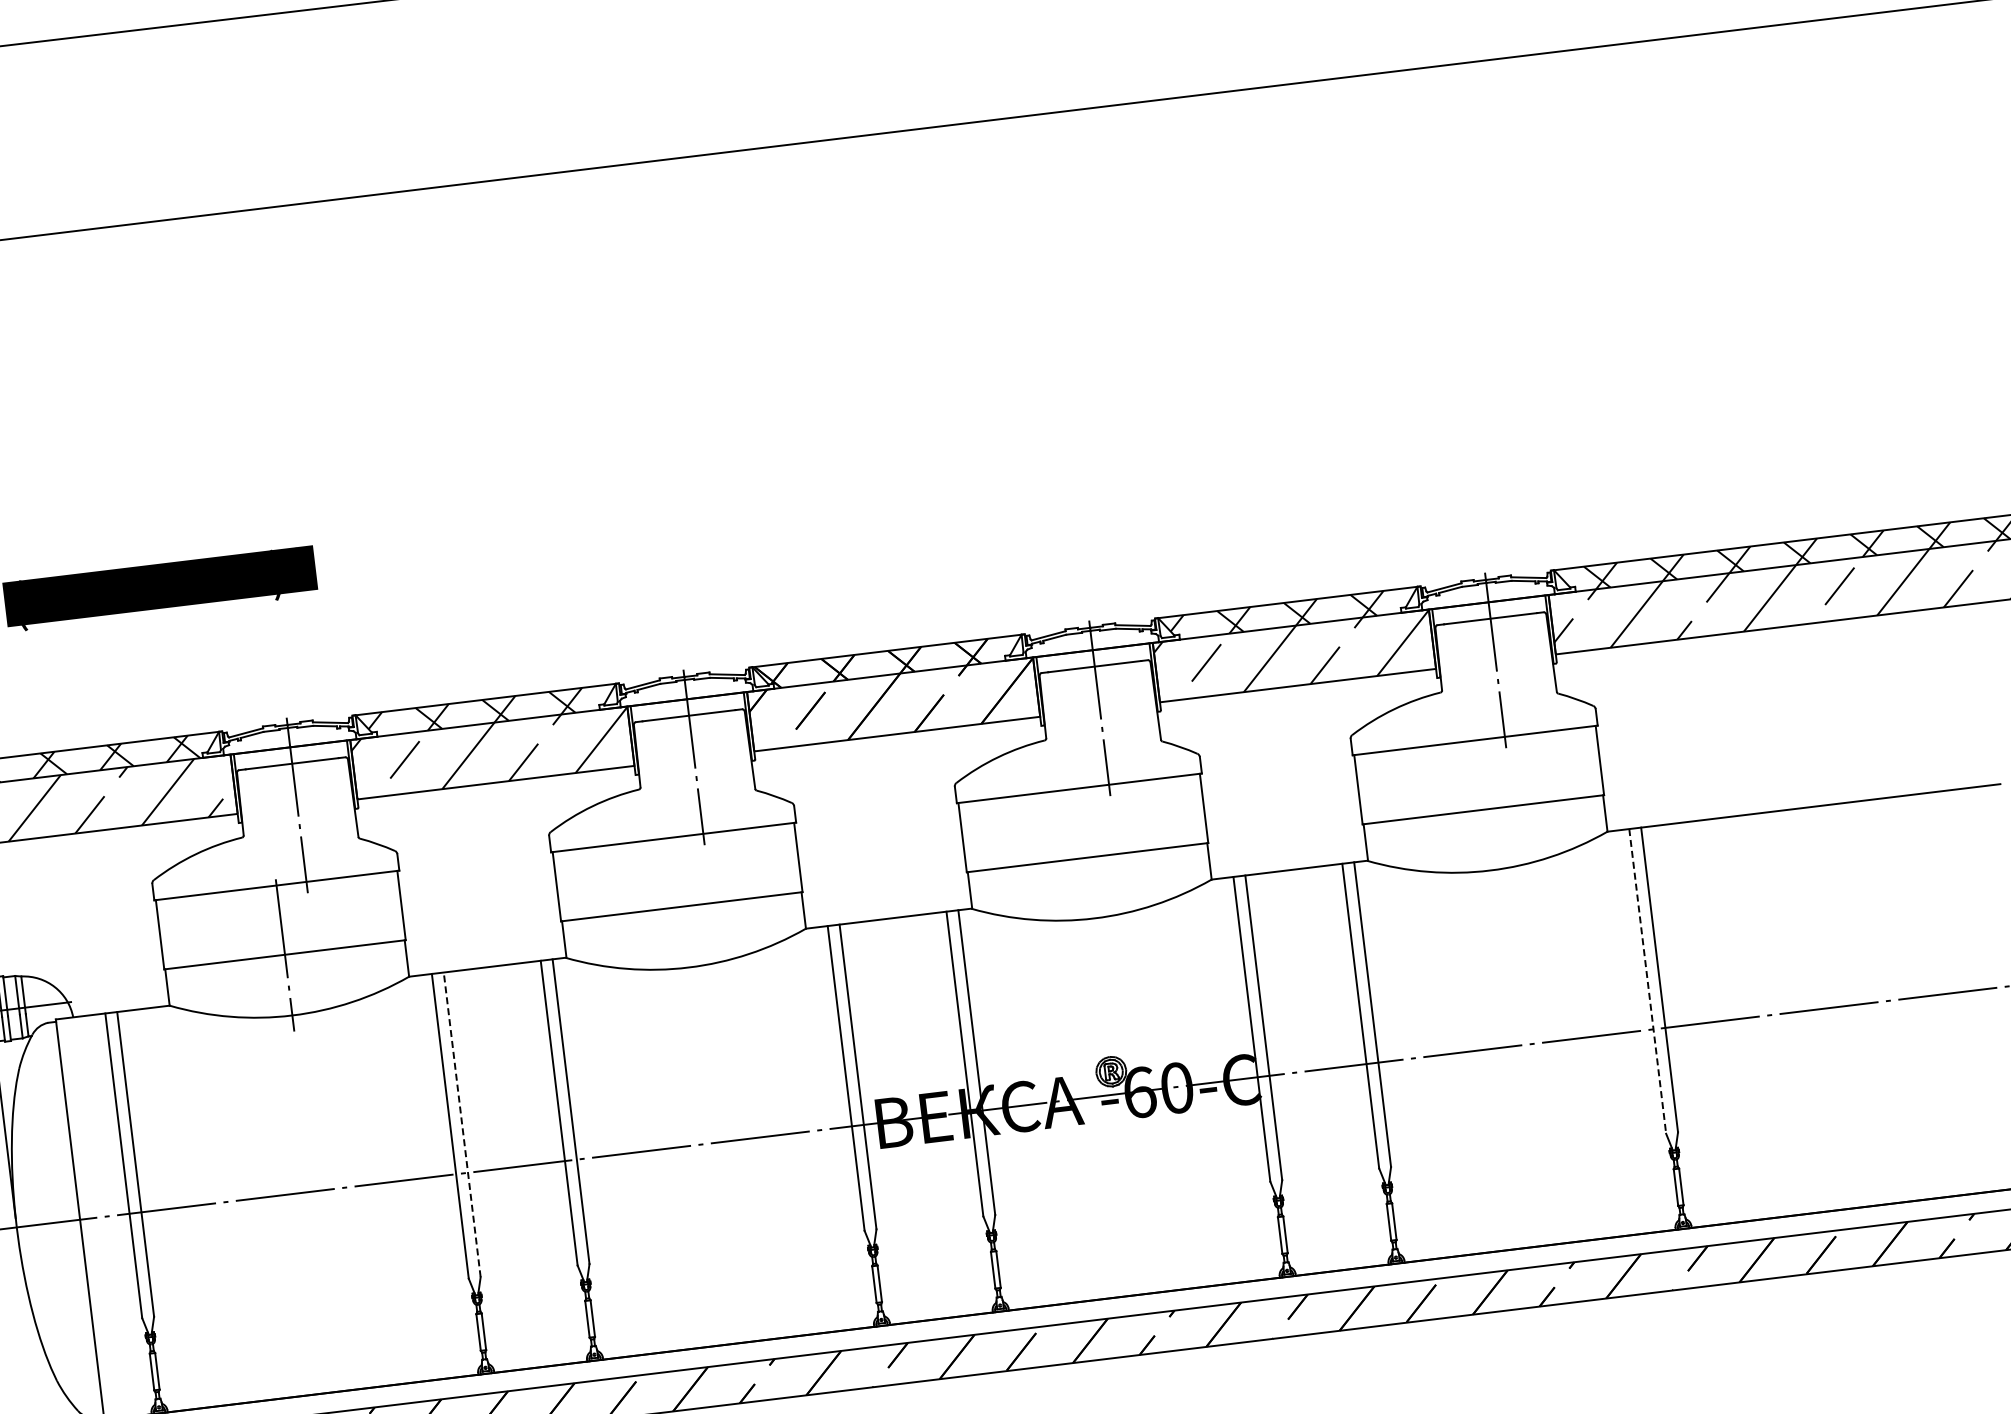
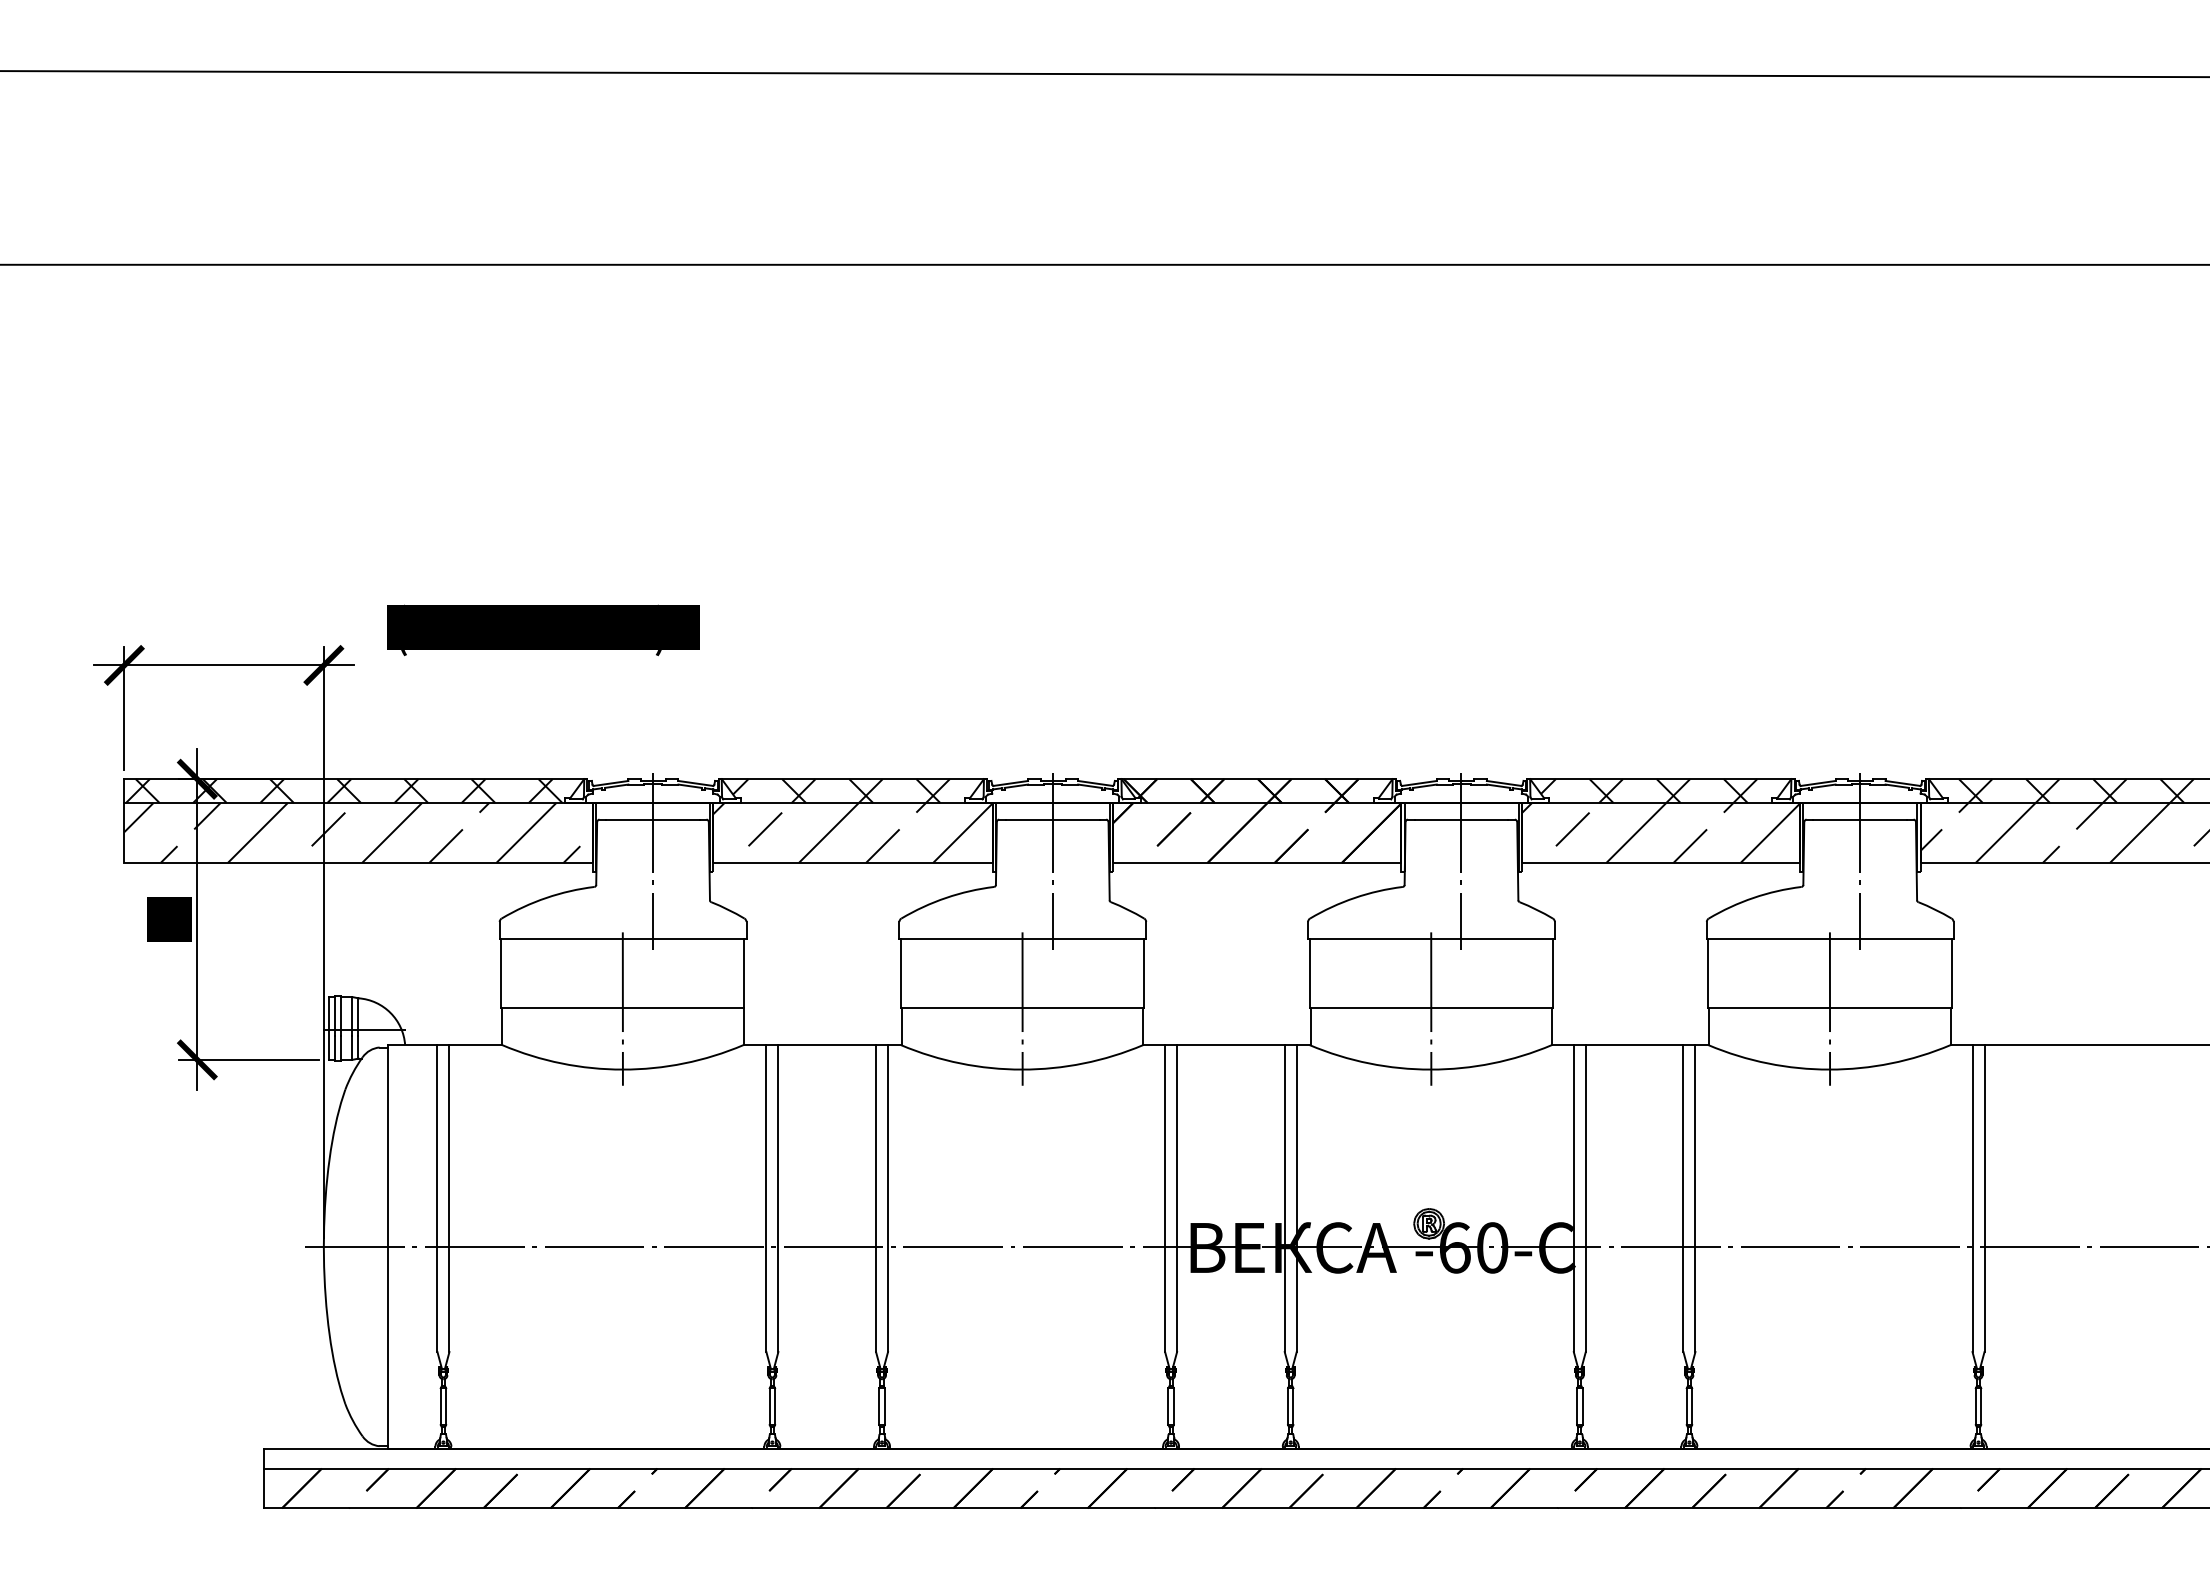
line: (1482, 809) -> (1829, 1008), added
line: (1087, 857) -> (1431, 1008), added
line: (681, 906) -> (1022, 1008), added
line: (1647, 982) -> (1972, 1199), dashed -> solid
line: (462, 1124) -> (778, 1198), dashed -> solid

